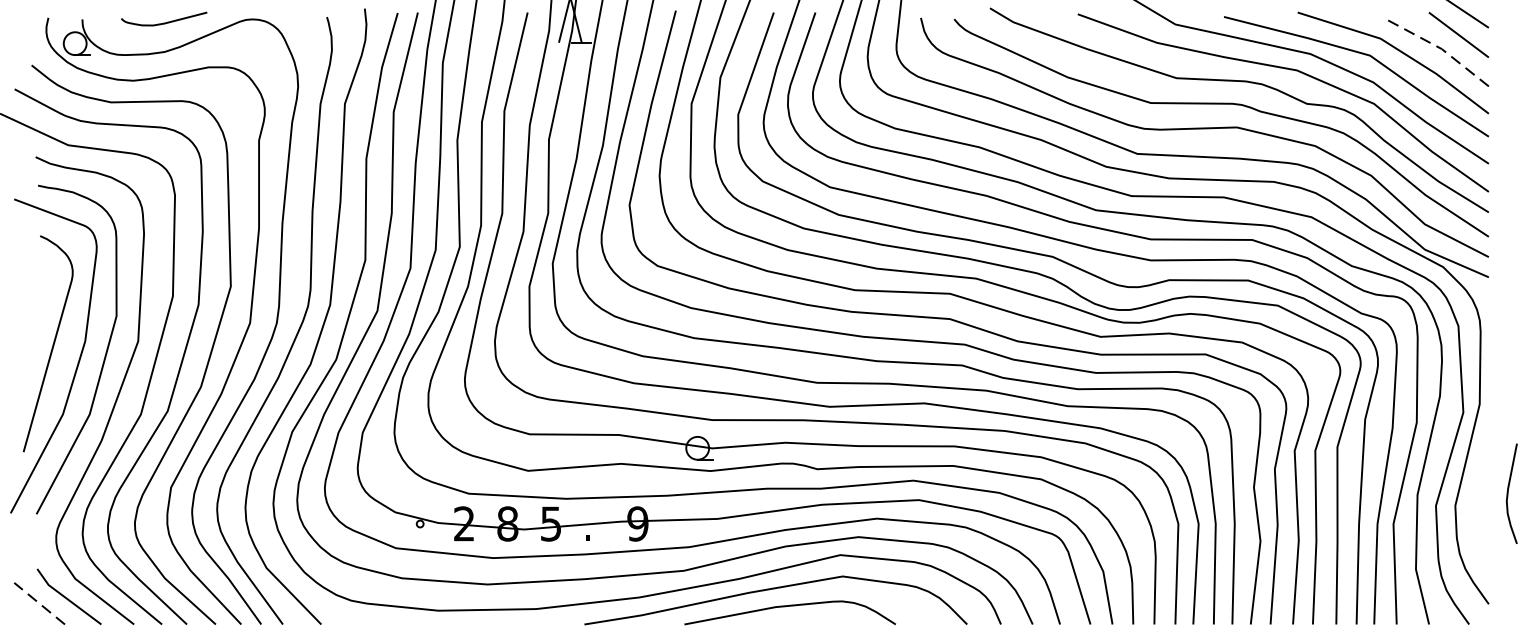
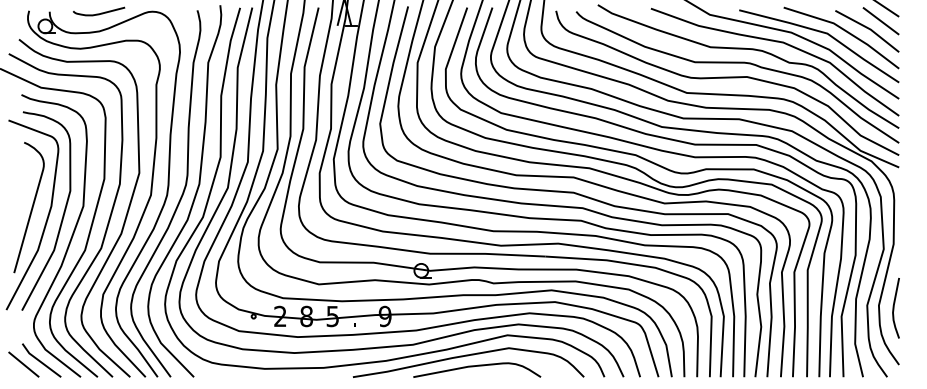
line: (1439, 47) -> (869, 28), dashed -> solid
curve: (1509, 494) -> (894, 308), moved
line: (38, 603) -> (23, 364), dashed -> solid

